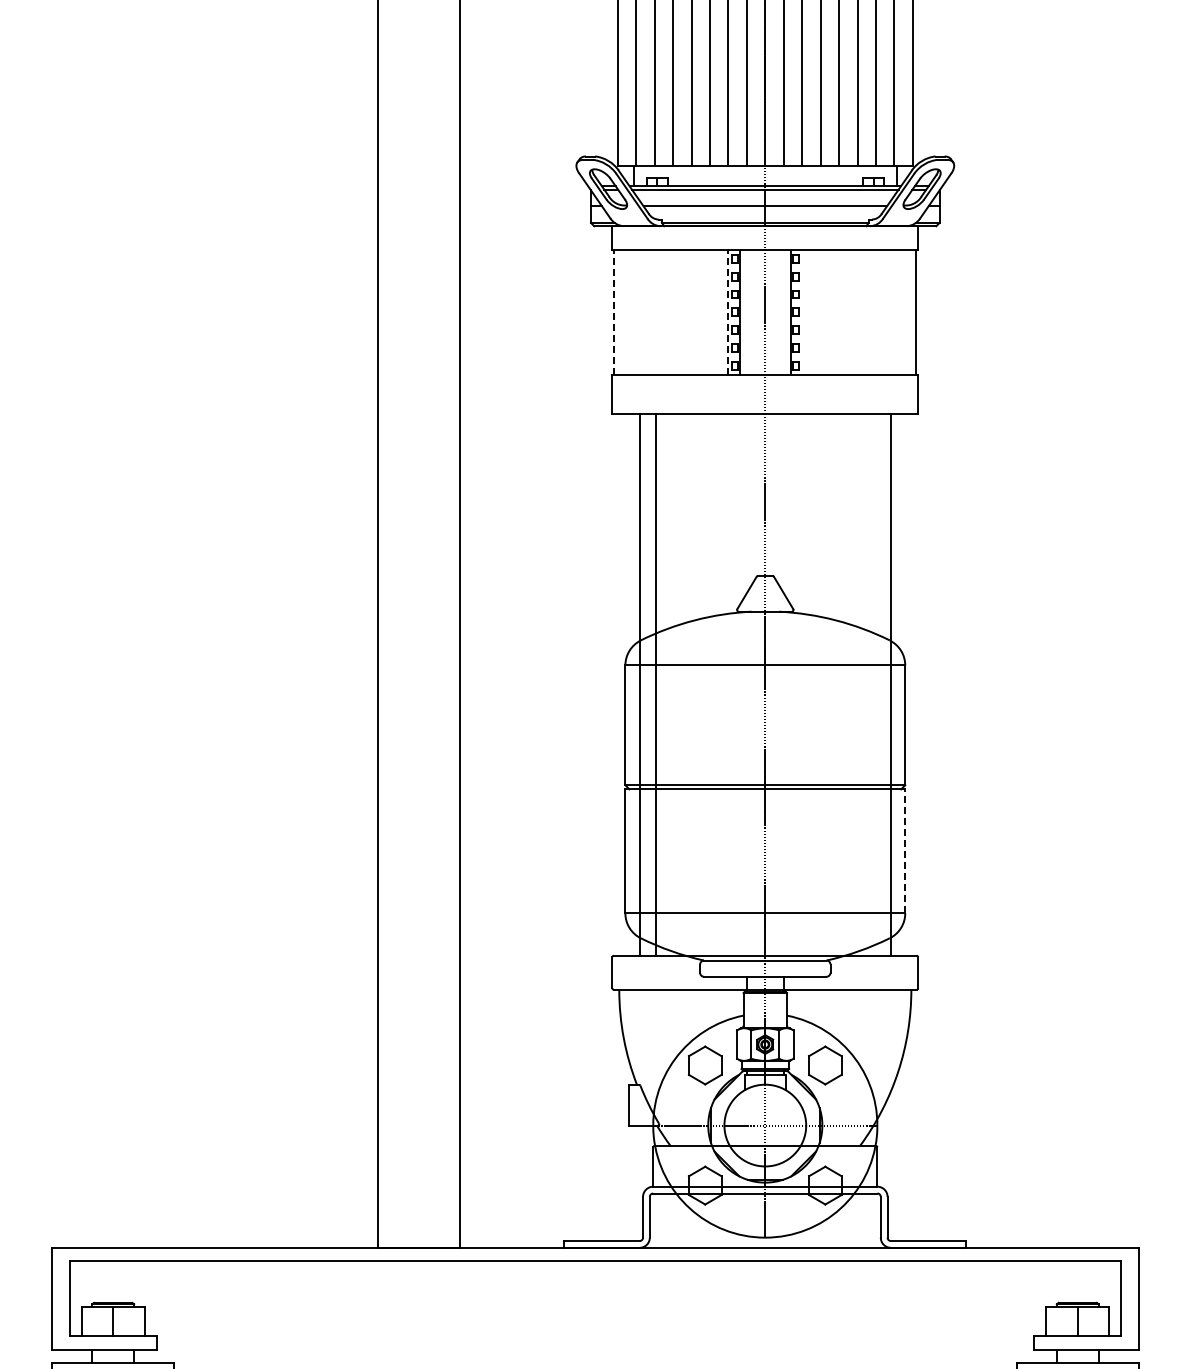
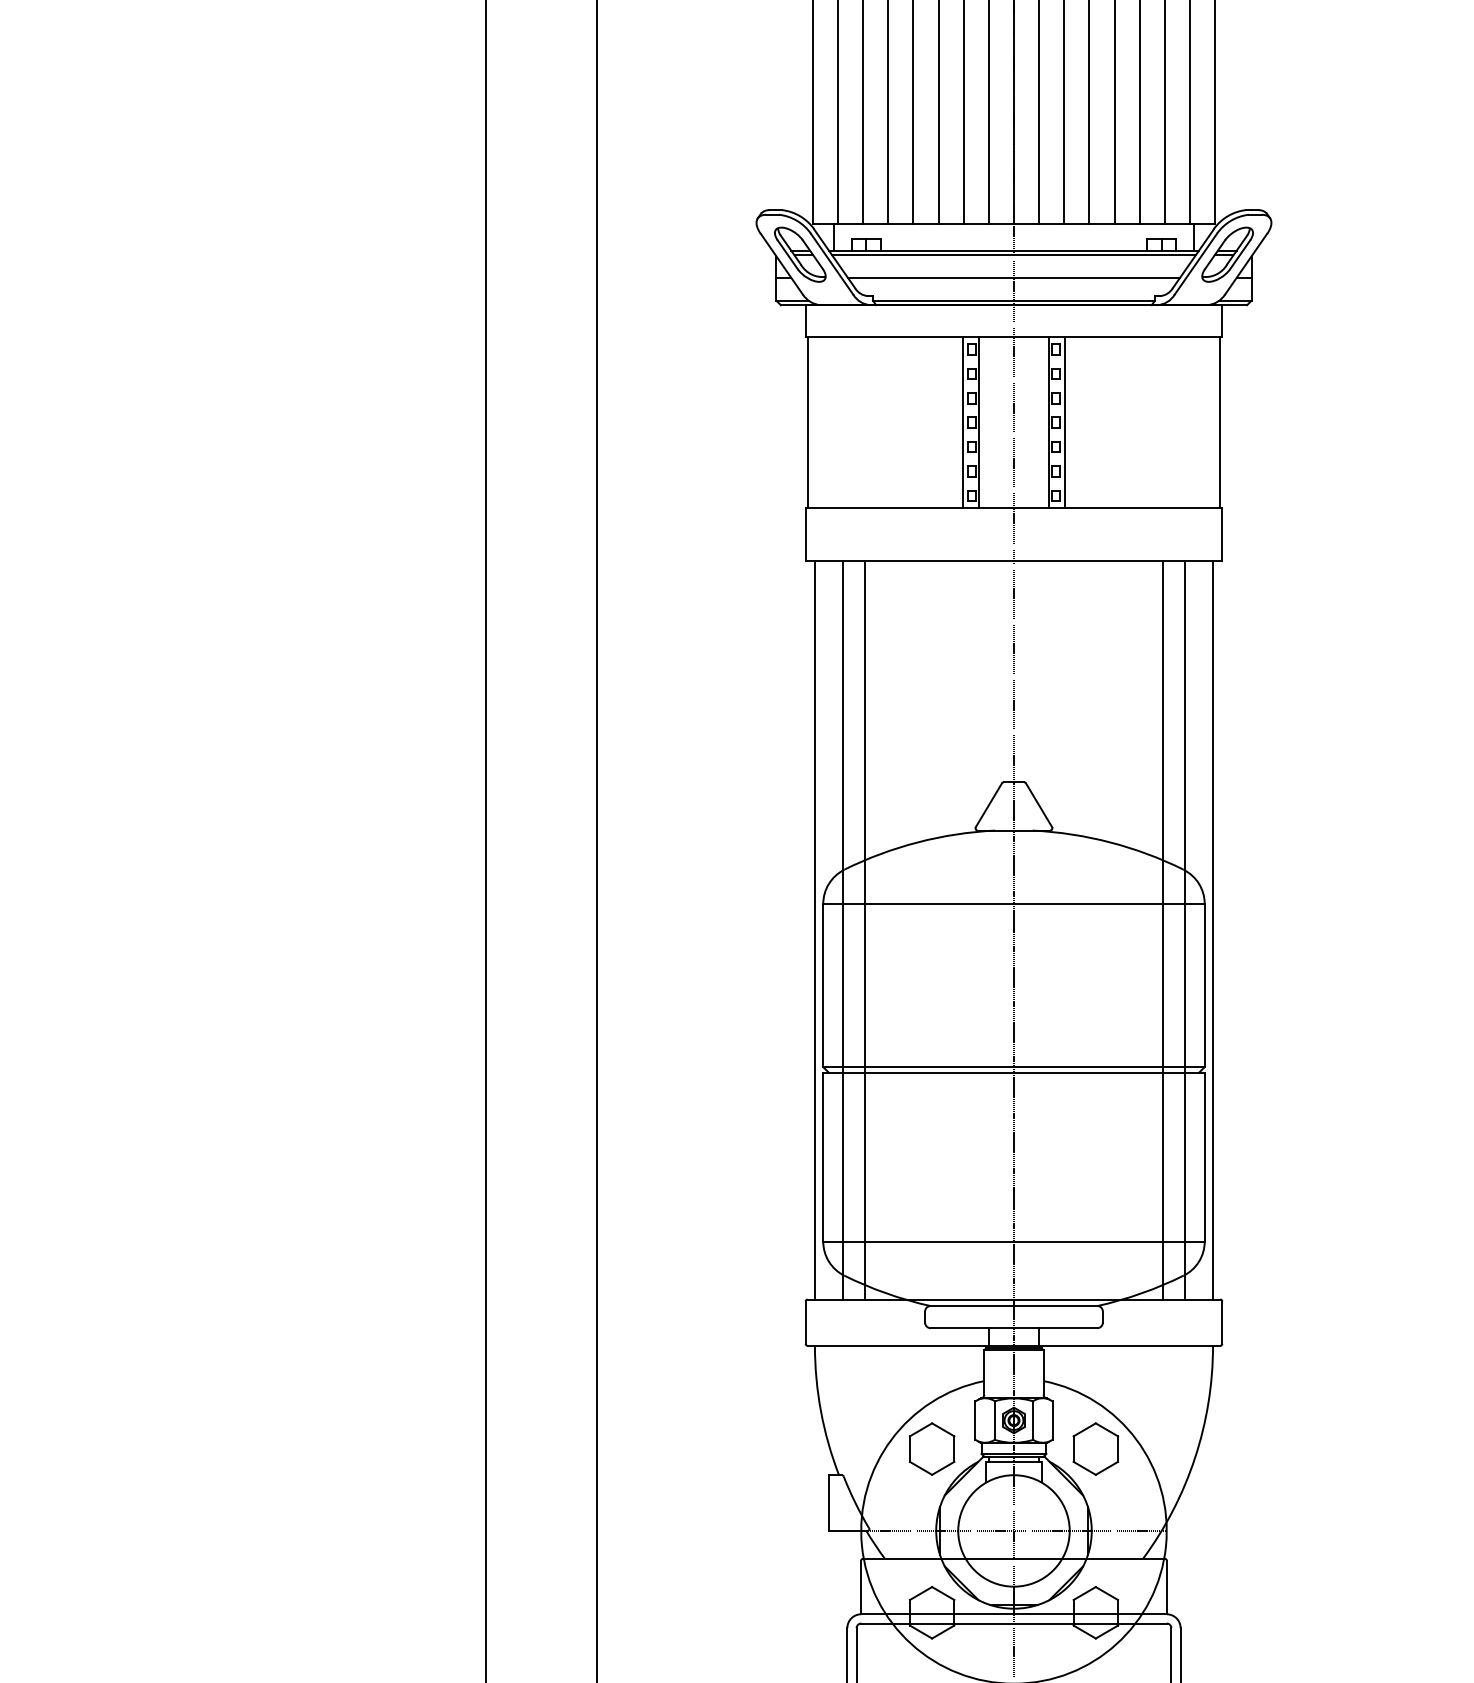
line: (614, 312) -> (808, 422), dashed -> solid
line: (727, 312) -> (962, 422), dashed -> solid
line: (802, 312) -> (1064, 422), added
line: (619, 684) -> (815, 929), added
line: (874, 684) -> (1162, 929), added
line: (911, 684) -> (1213, 929), added
line: (905, 850) -> (1205, 1156), dashed -> solid

